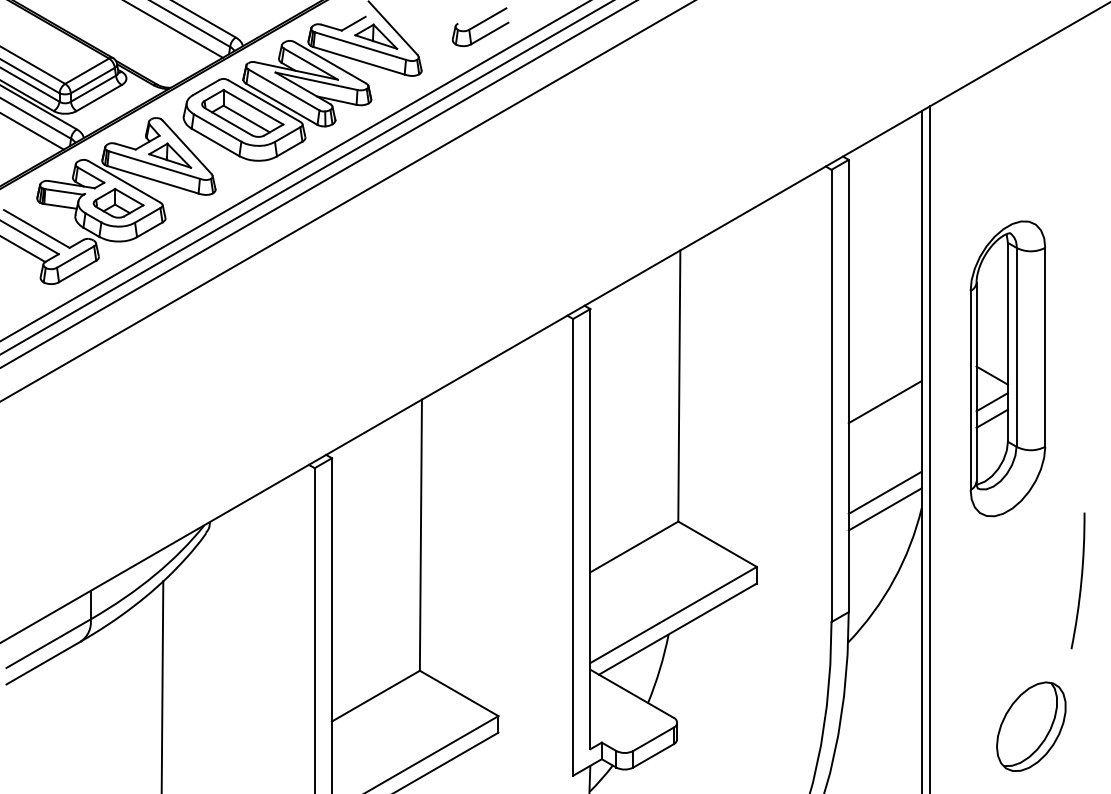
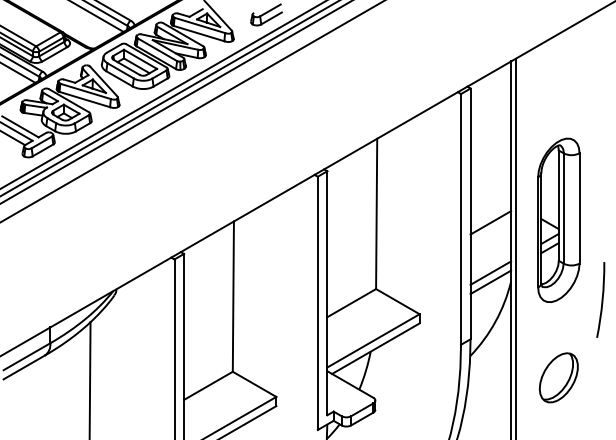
part: (1007, 367) -> (558, 219), moved
arc: (1079, 580) -> (601, 299), moved
part: (1030, 726) -> (558, 377), moved

